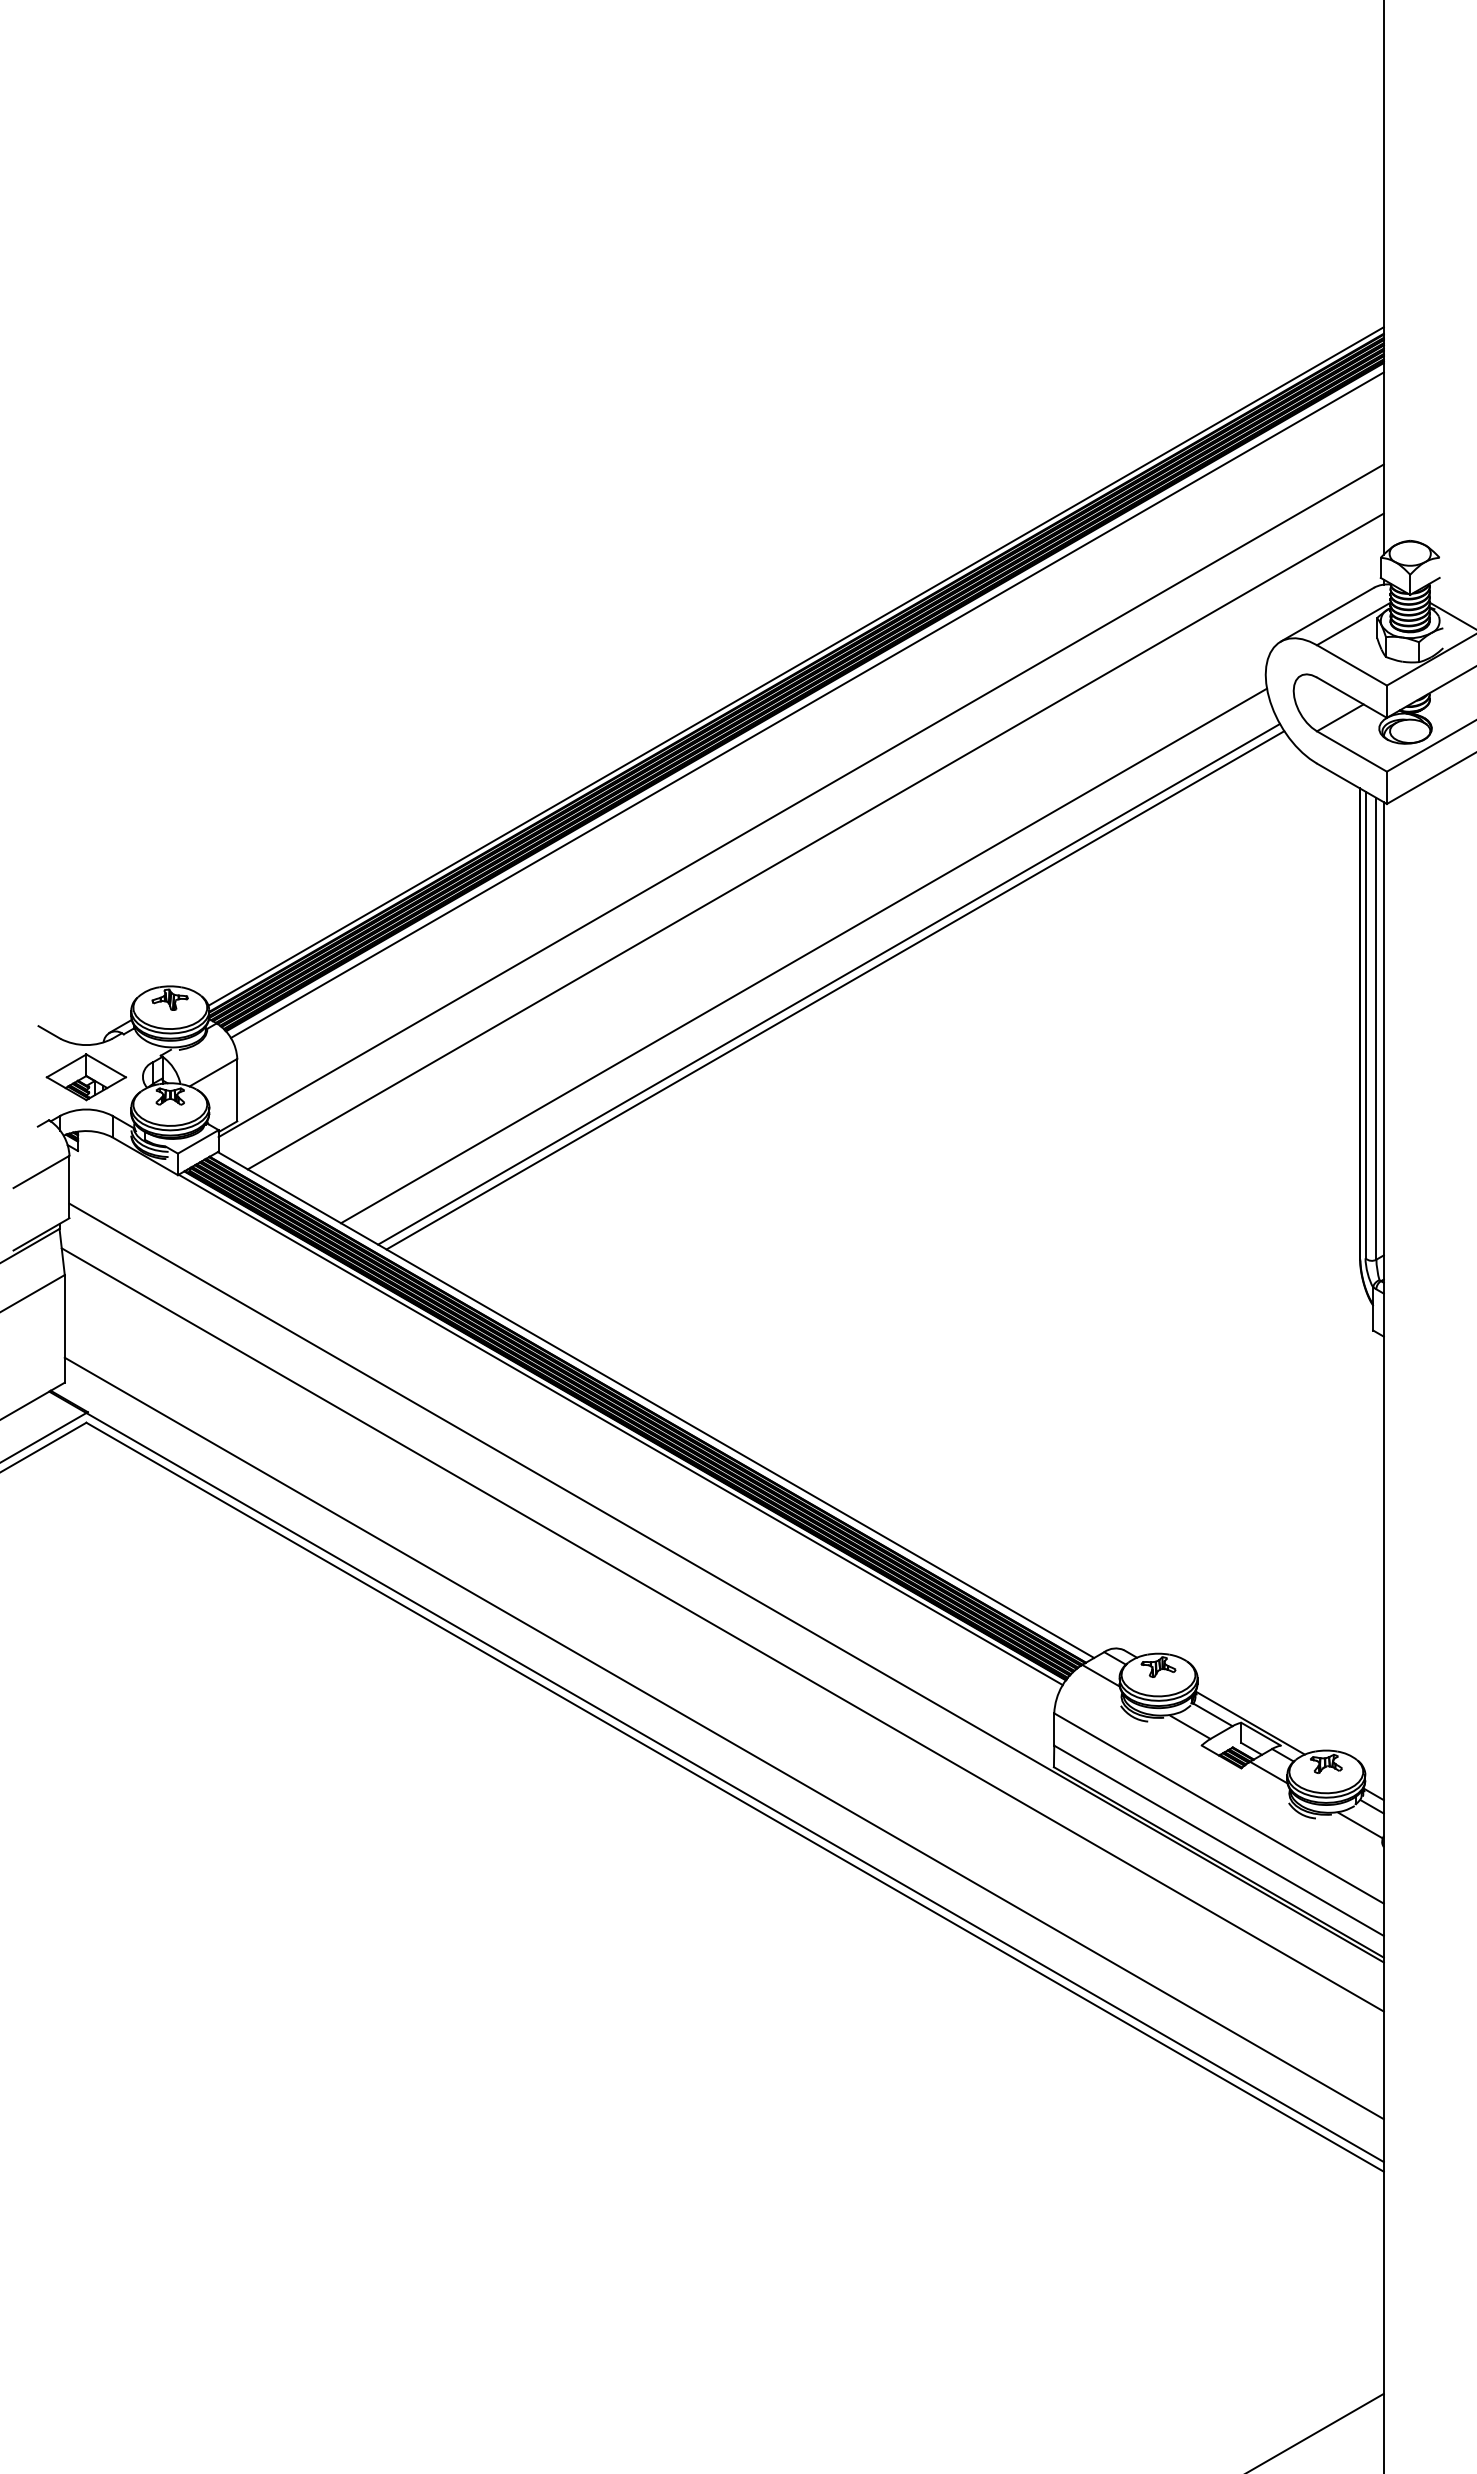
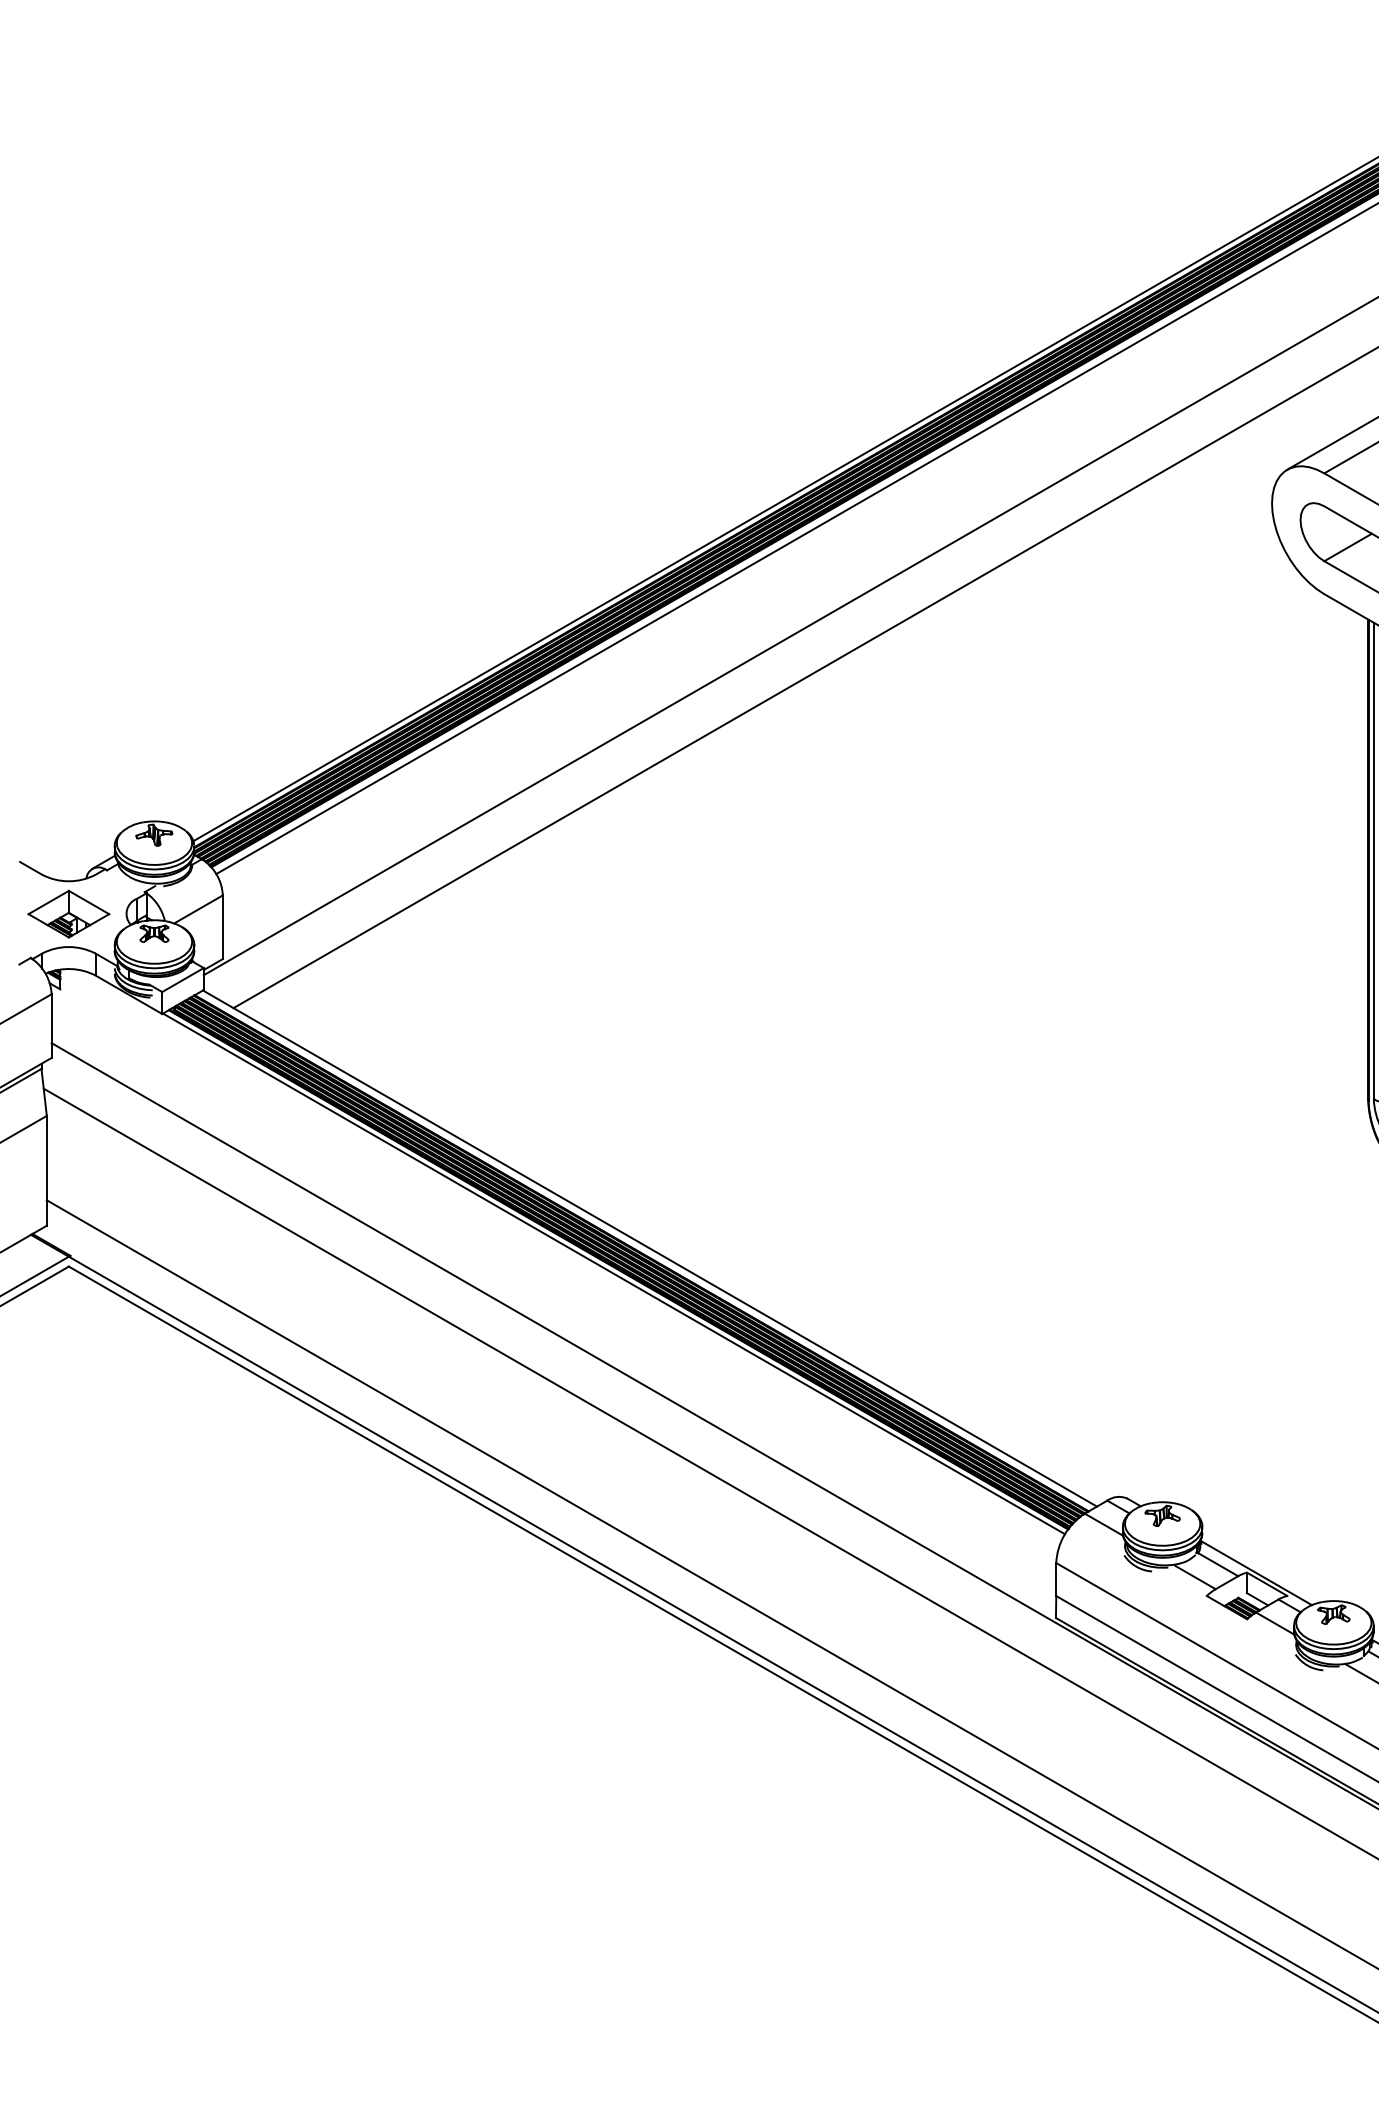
line: (804, 955) -> (801, 789), removed
line: (828, 984) -> (825, 819), removed
line: (835, 990) -> (833, 825), removed

